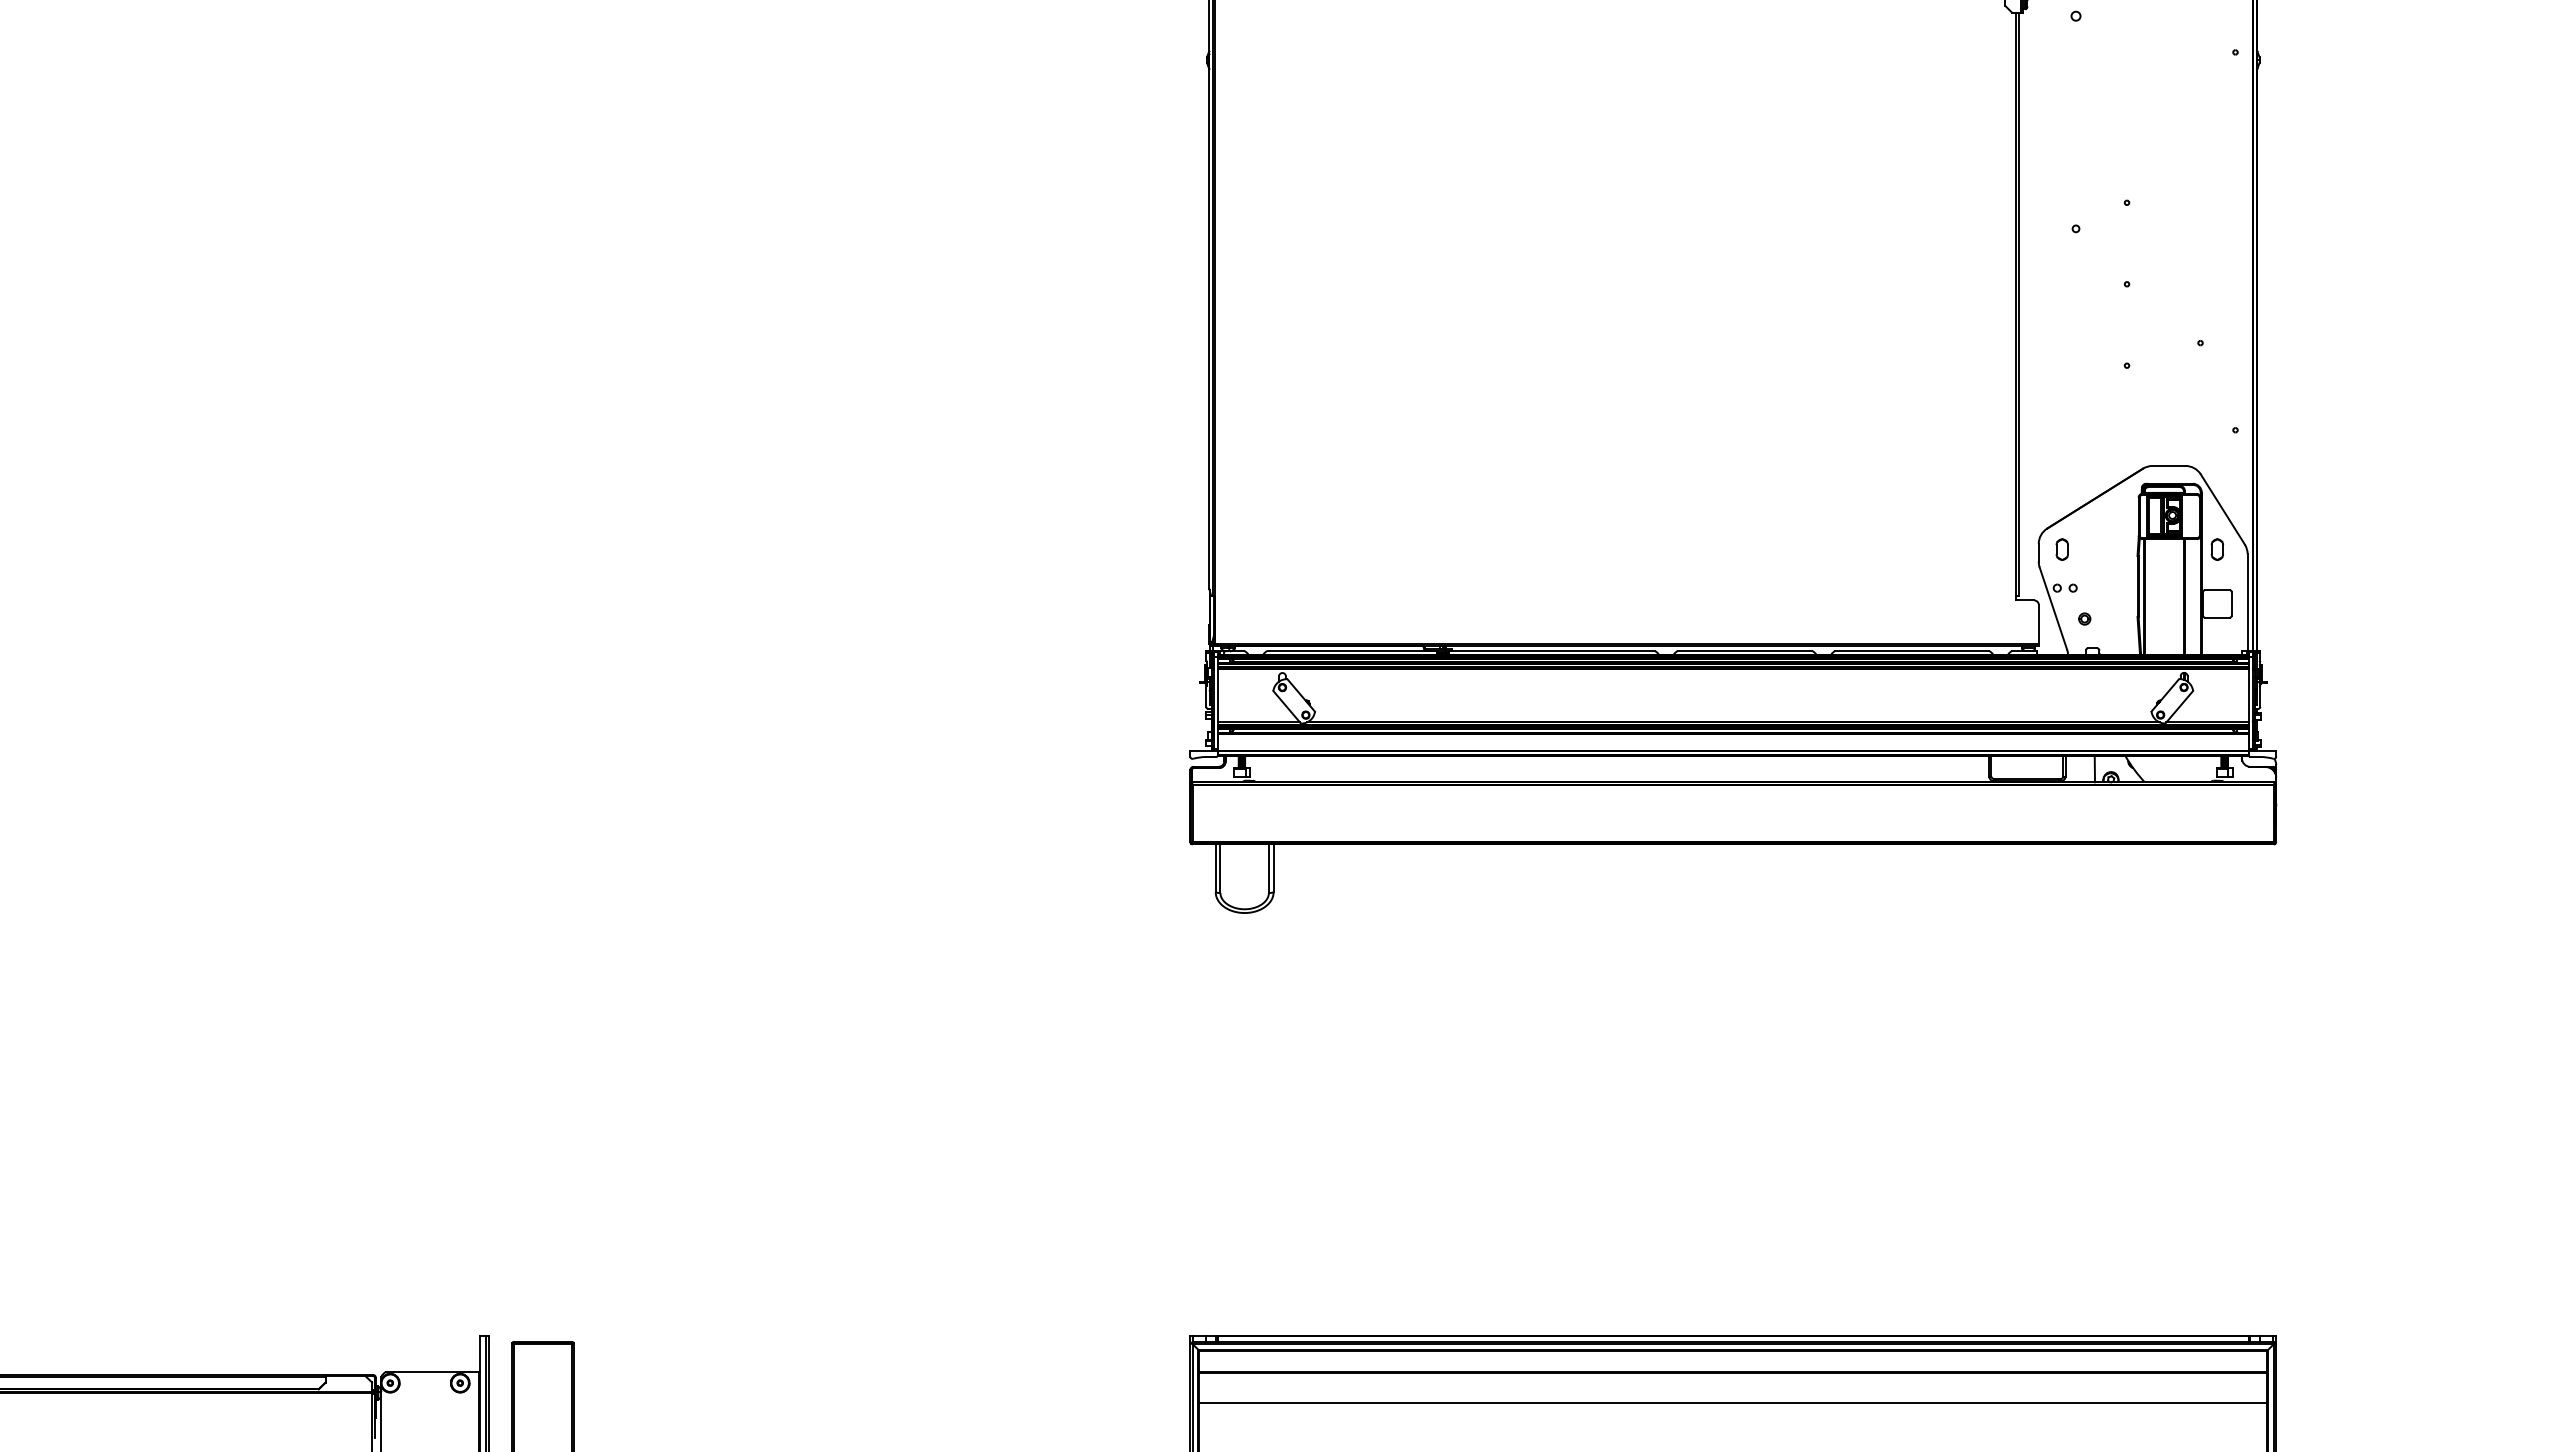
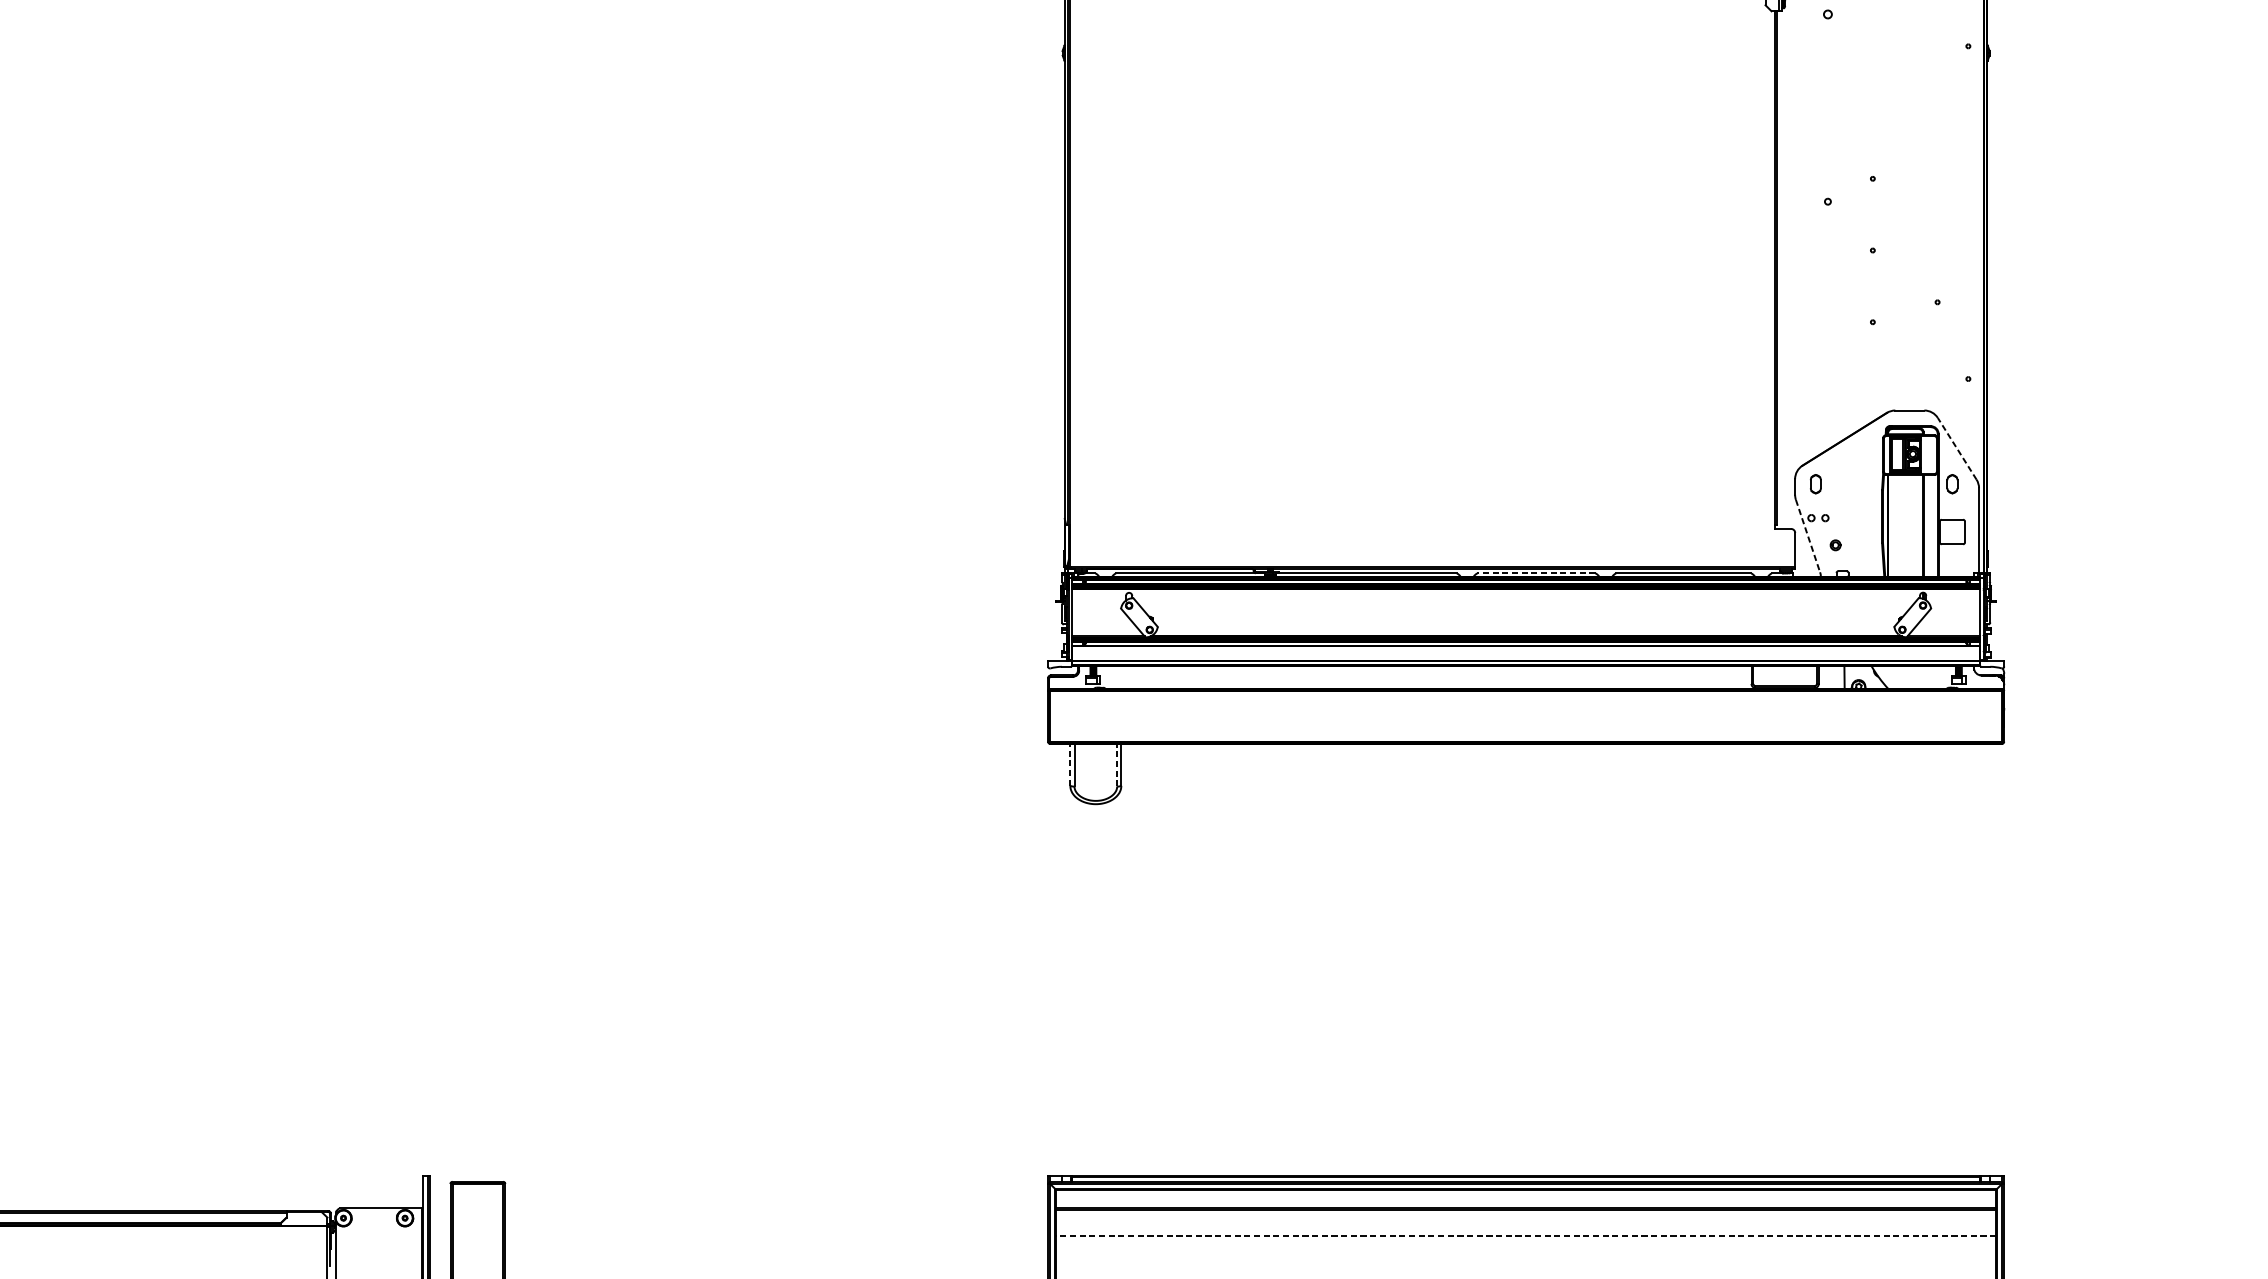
line: (2222, 509) -> (1956, 448), solid -> dashed
line: (2053, 609) -> (1808, 536), solid -> dashed
line: (1744, 650) -> (1535, 573), solid -> dashed
line: (1215, 868) -> (1070, 764), solid -> dashed
line: (1268, 868) -> (1116, 764), solid -> dashed
line: (1733, 1402) -> (1526, 1235), solid -> dashed

